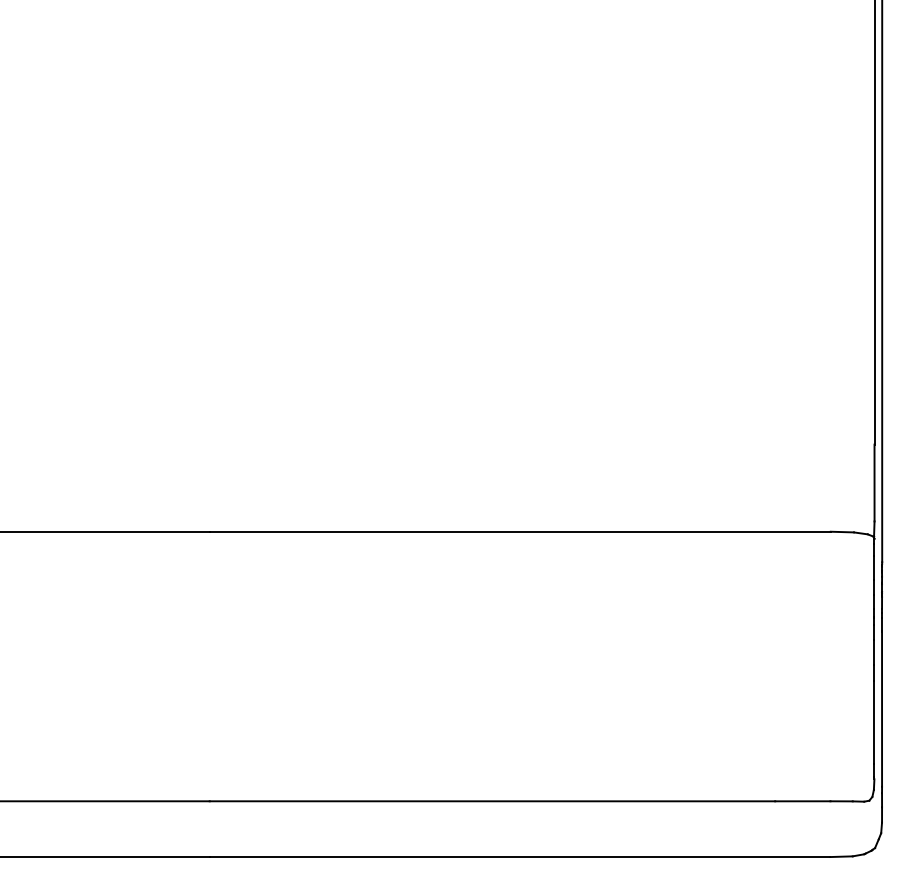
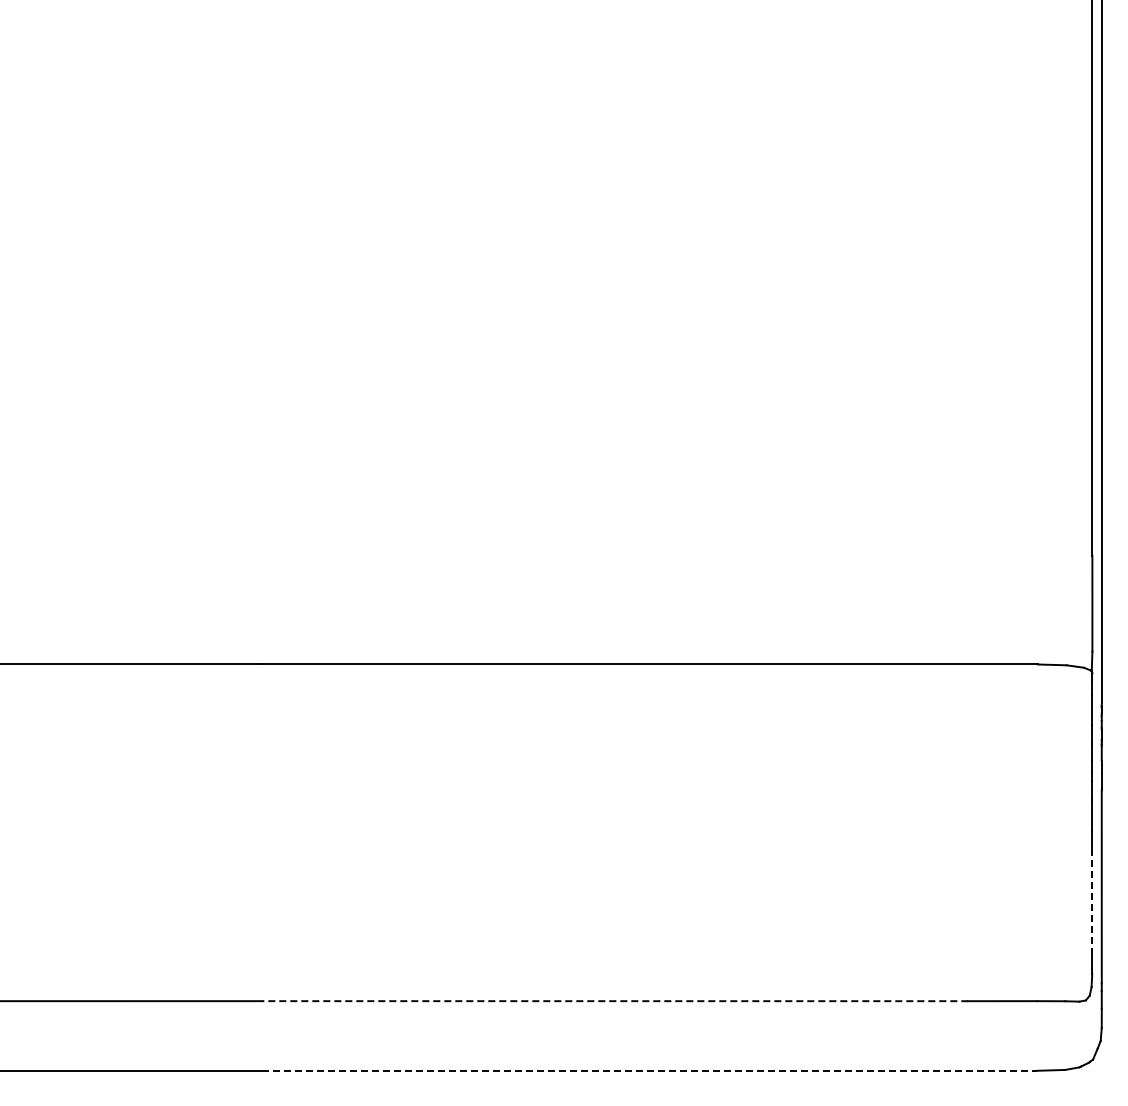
line: (874, 722) -> (1092, 902), solid -> dashed
line: (491, 801) -> (614, 1001), solid -> dashed
line: (519, 856) -> (649, 1070), solid -> dashed

